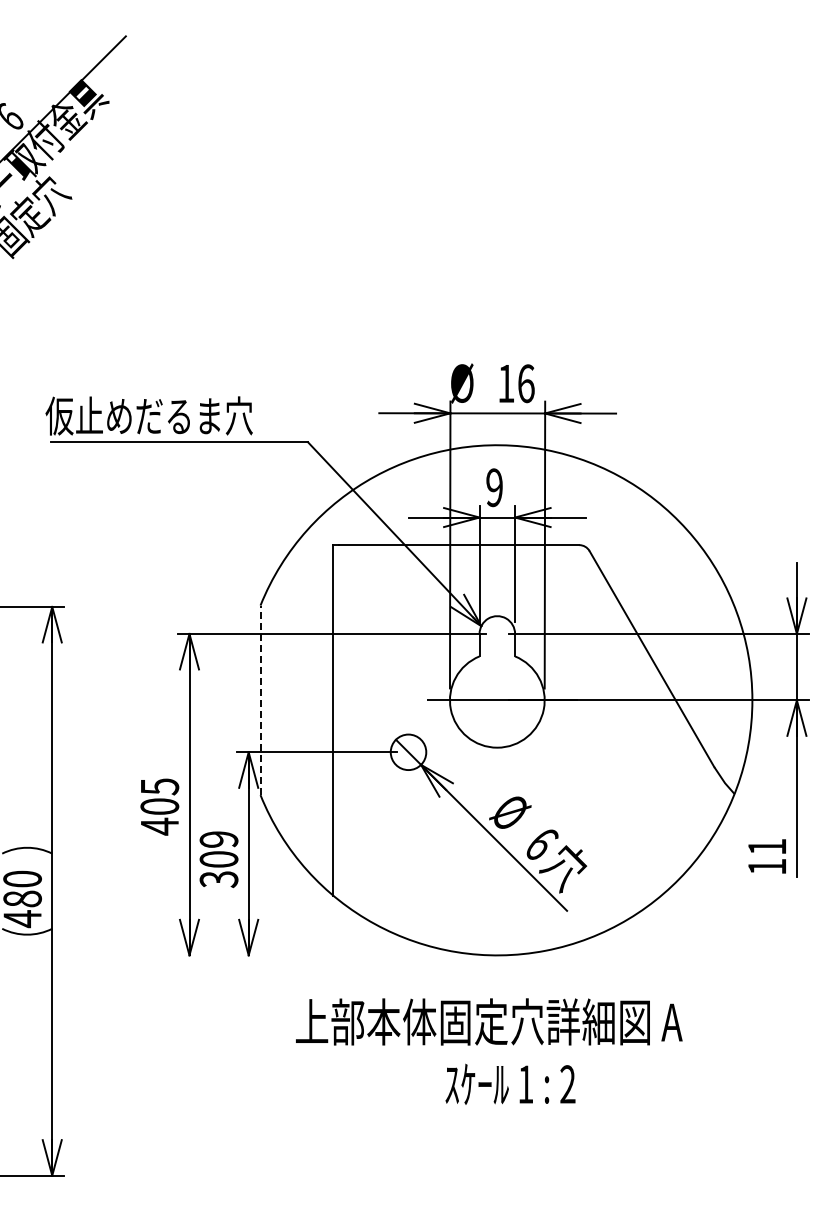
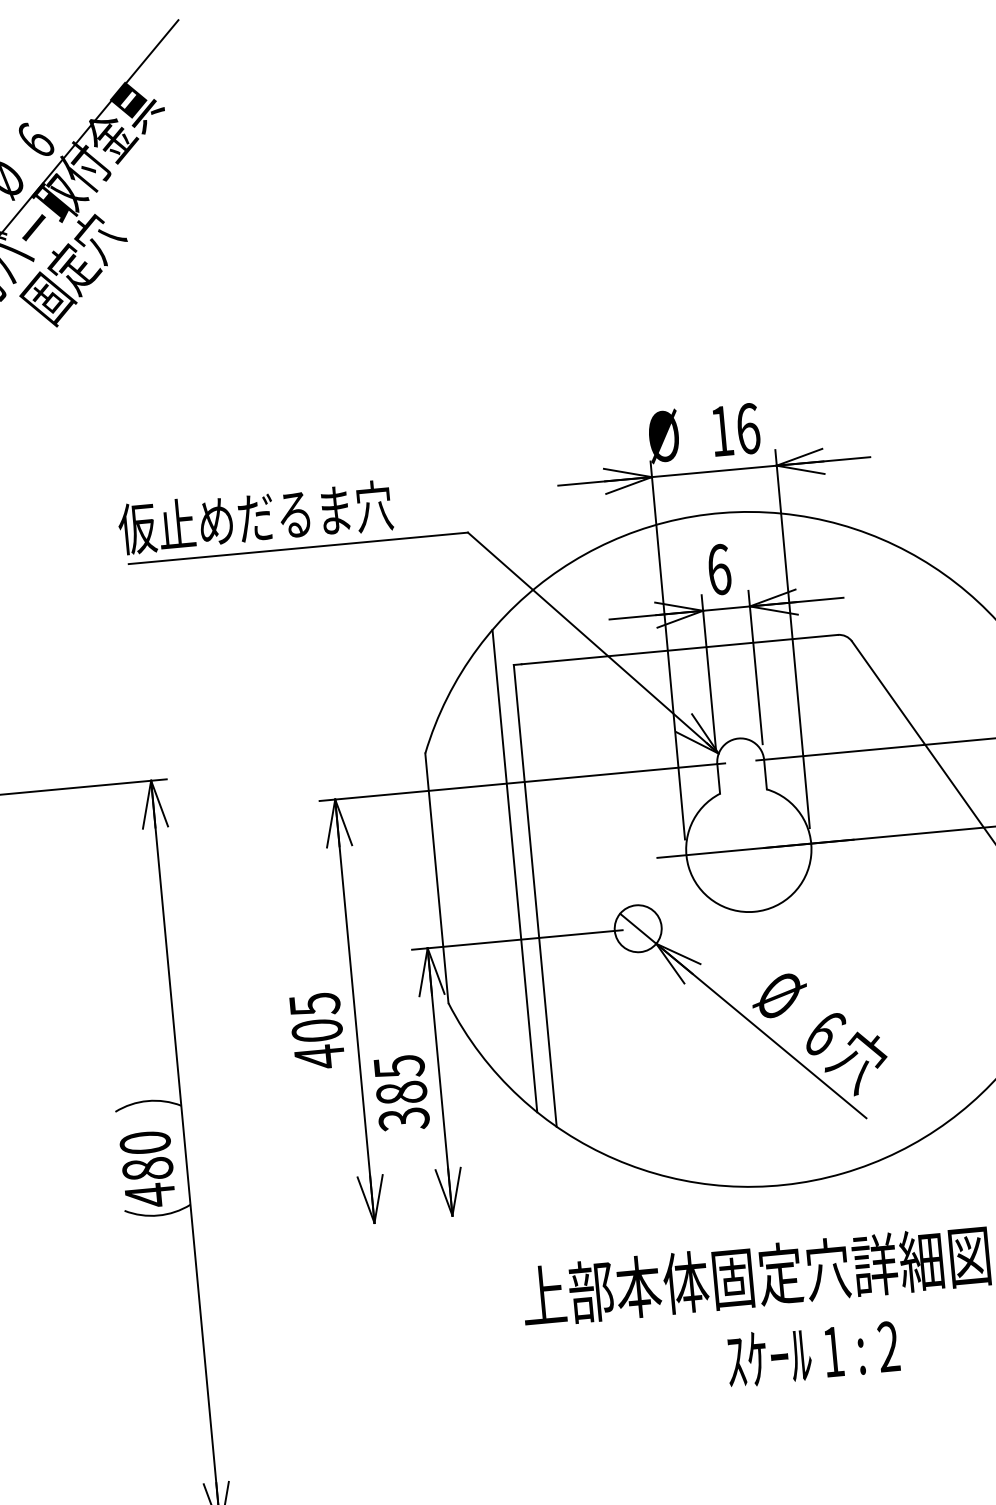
text: (494, 487) -> (719, 569), 9 -> 6
line: (260, 700) -> (436, 878), dashed -> solid
line: (319, 700) -> (514, 871), added
text: (218, 849) -> (399, 1079), 309 -> 385

